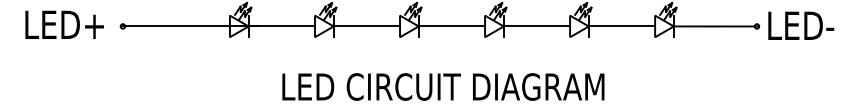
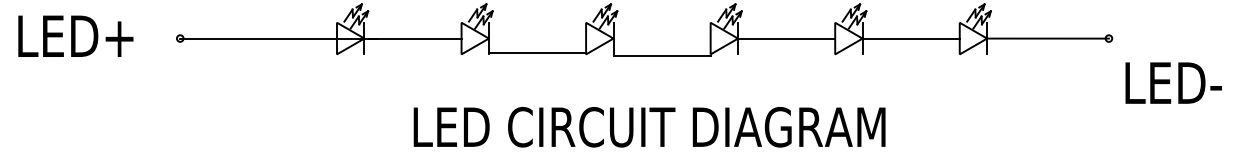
text: (64, 24) -> (75, 35), moved
text: (801, 25) -> (1174, 82), moved
line: (366, 26) -> (536, 53), moved
line: (451, 26) -> (661, 56), moved

